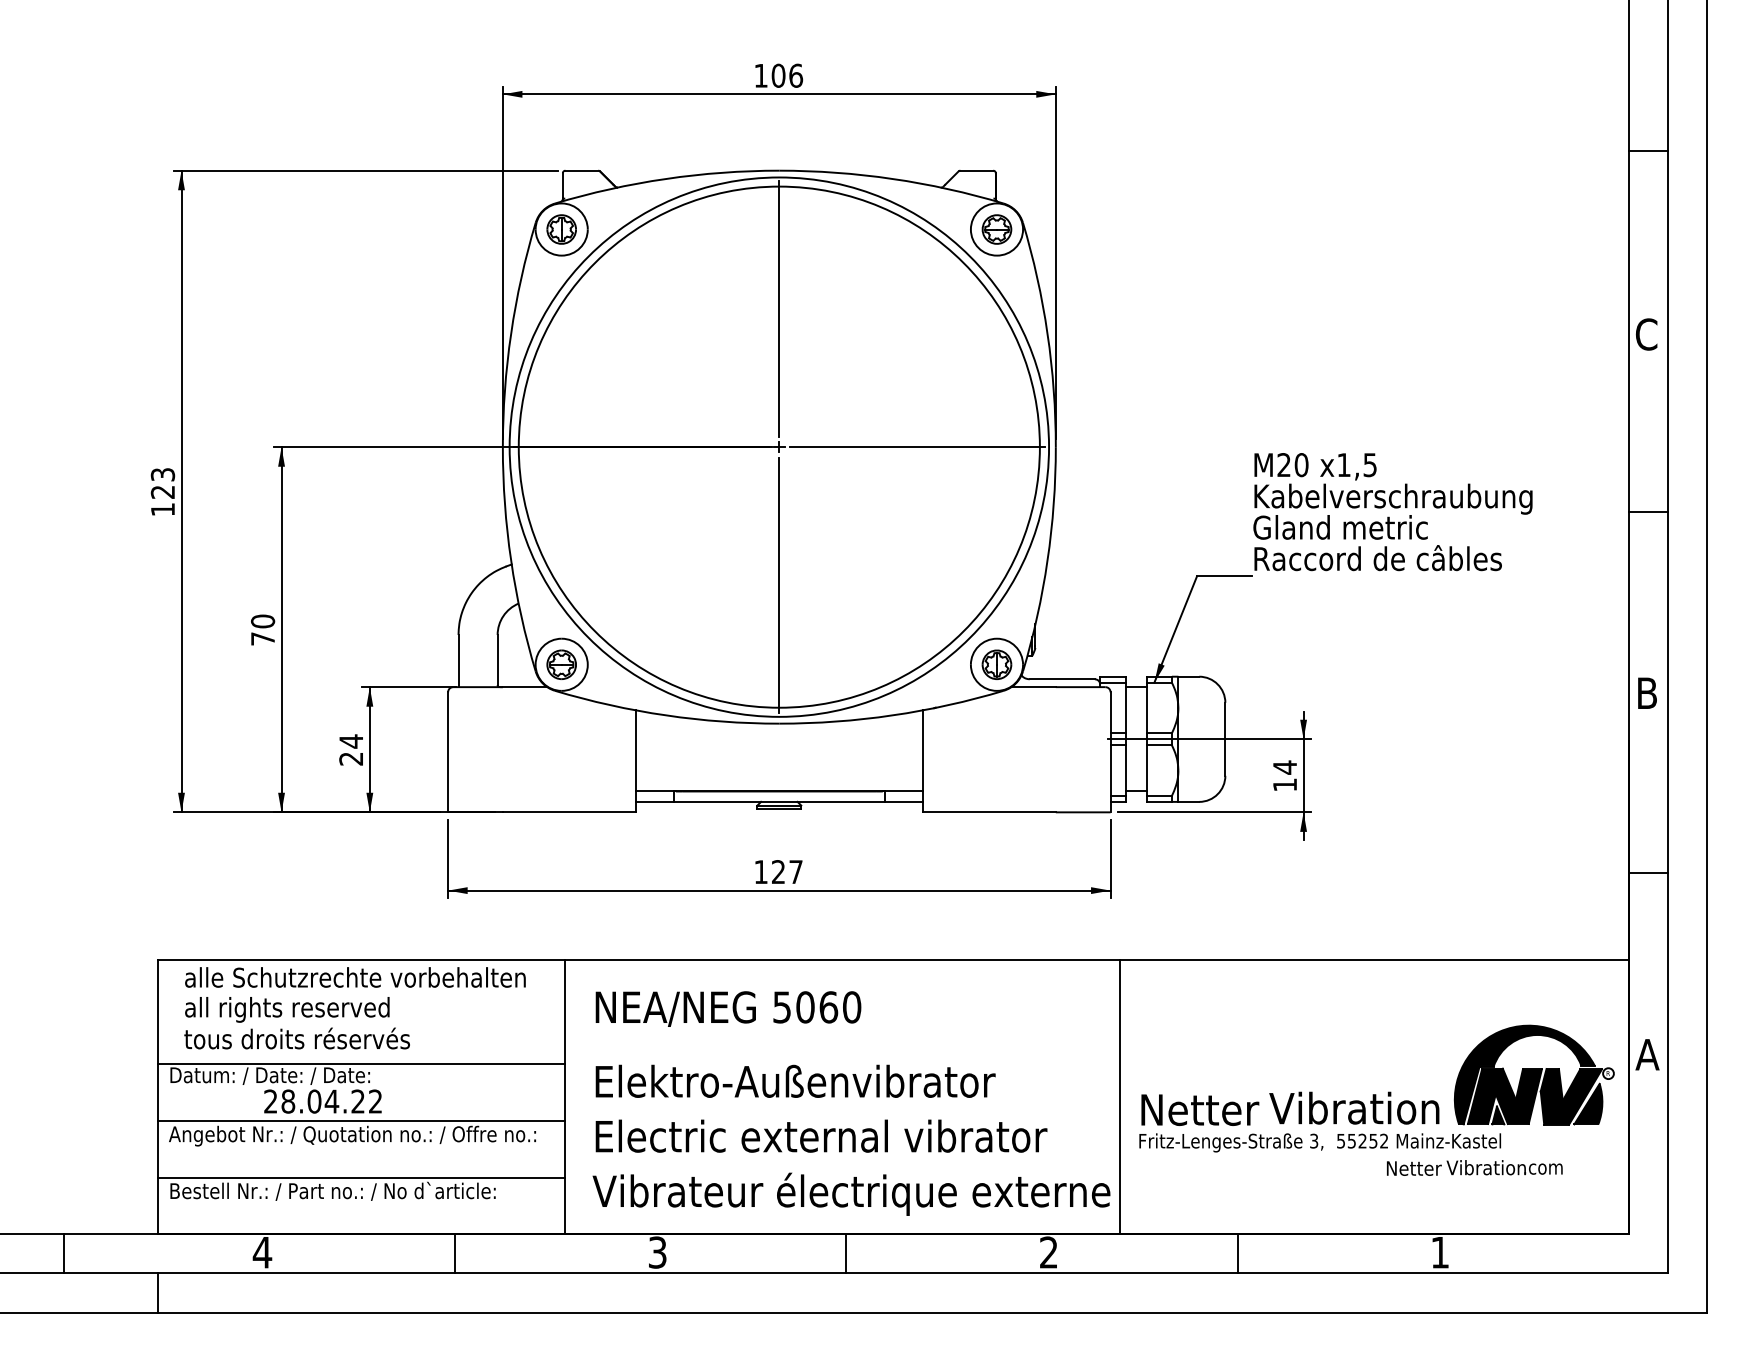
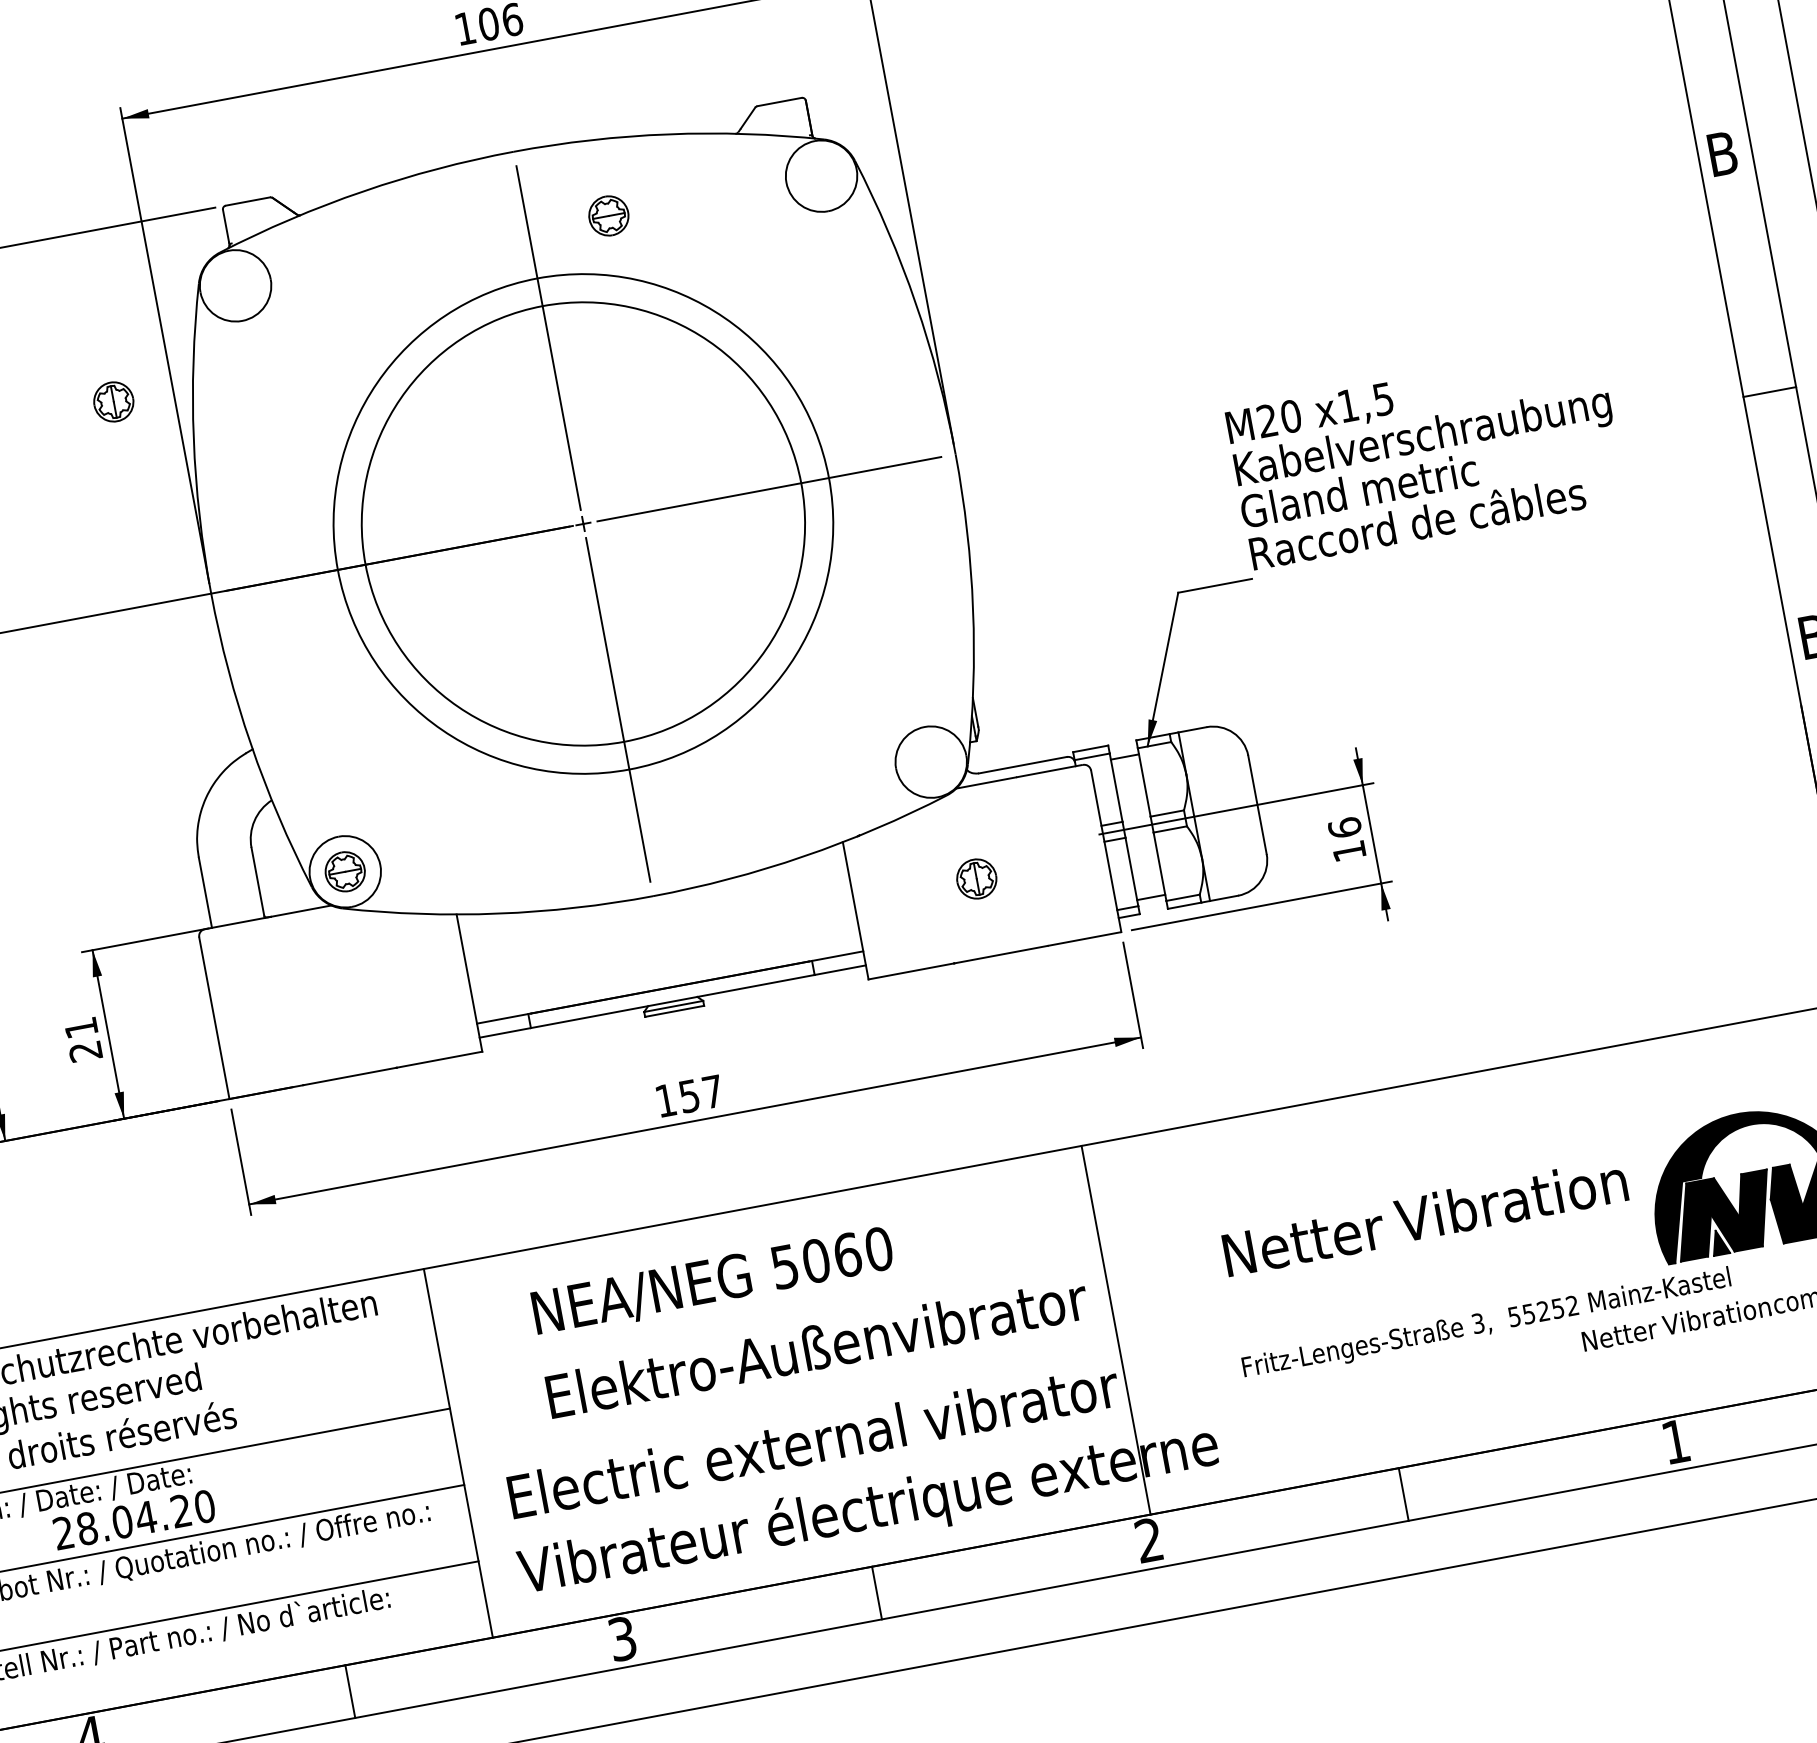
part: (561, 229) -> (113, 401), moved
part: (996, 229) -> (608, 216), moved
text: (1646, 334) -> (1722, 153), C -> B
circle: (778, 446) -> (582, 523), size x0.7
circle: (779, 446) -> (583, 523), size x0.6
part: (996, 664) -> (976, 878), moved
text: (350, 741) -> (80, 1028), 24 -> 21
text: (1285, 767) -> (1345, 827), 14 -> 16
text: (778, 872) -> (689, 1096), 127 -> 157
text: (728, 1008) -> (712, 1281), moved
text: (795, 1080) -> (816, 1346), moved
line: (1120, 1097) -> (1116, 1330), moved
text: (375, 1101) -> (204, 1506), 28.04.22 -> 28.04.20
text: (1290, 1108) -> (1425, 1216), moved

